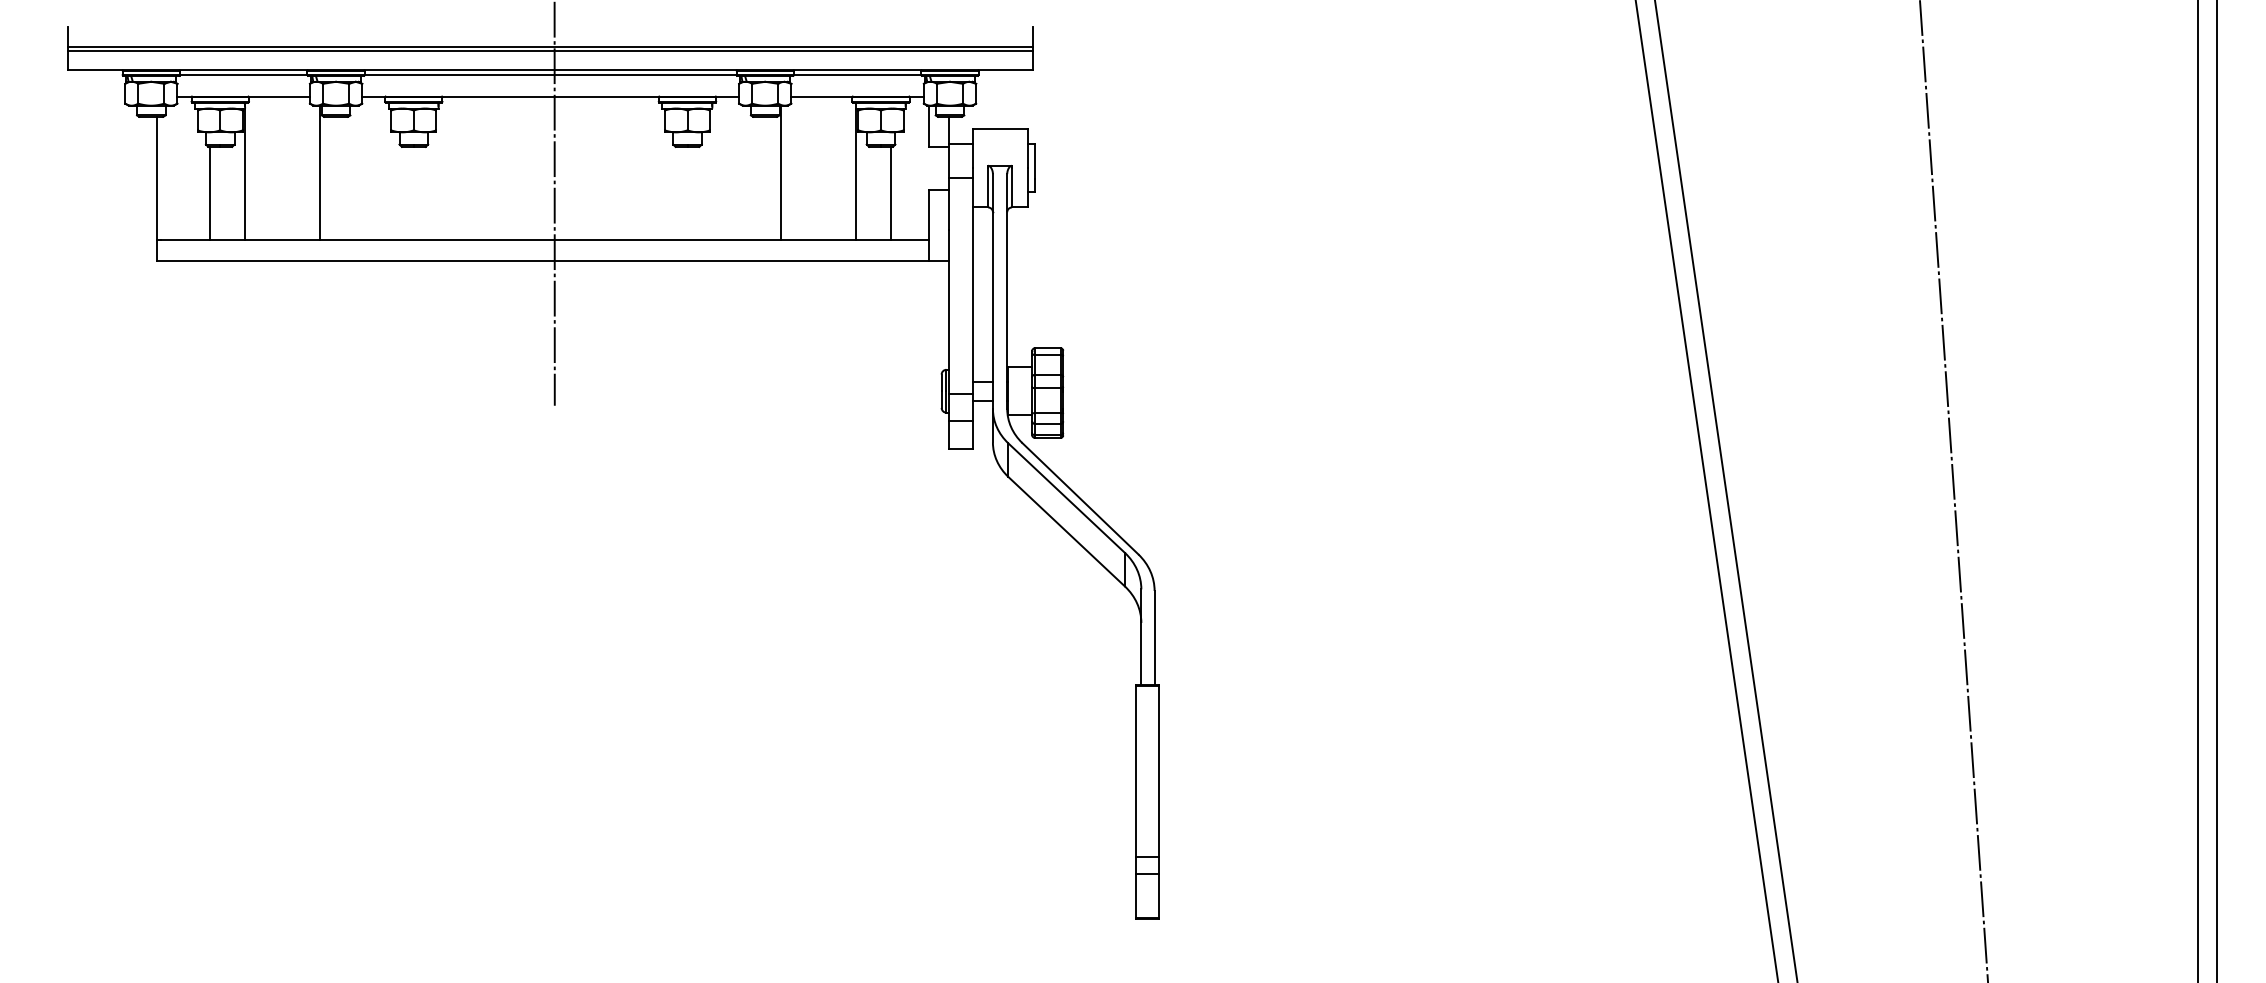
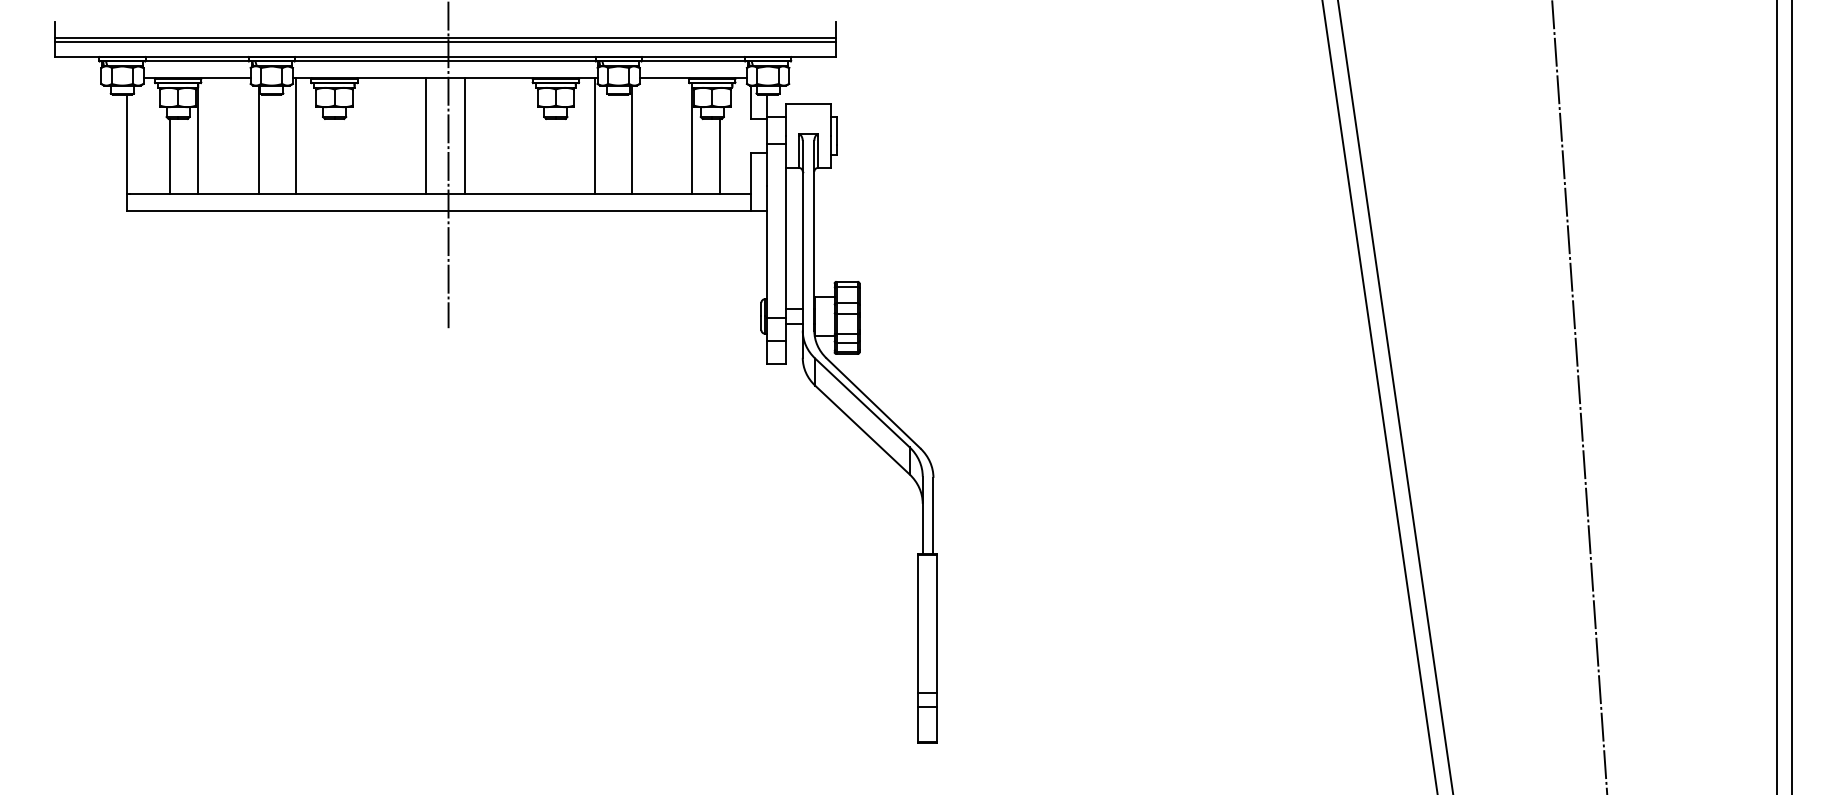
line: (365, 167) -> (295, 135), added
line: (526, 167) -> (425, 135), added
line: (574, 167) -> (464, 135), added
line: (735, 167) -> (594, 135), added

